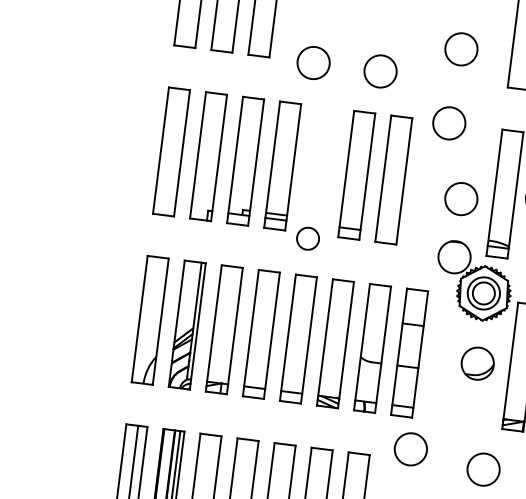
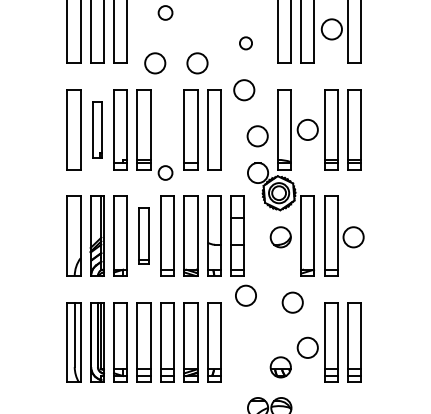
circle: (460, 49) -> (245, 43), size x0.6
part: (208, 156) -> (97, 129), size x0.7
part: (260, 333) -> (143, 235), size x0.7

